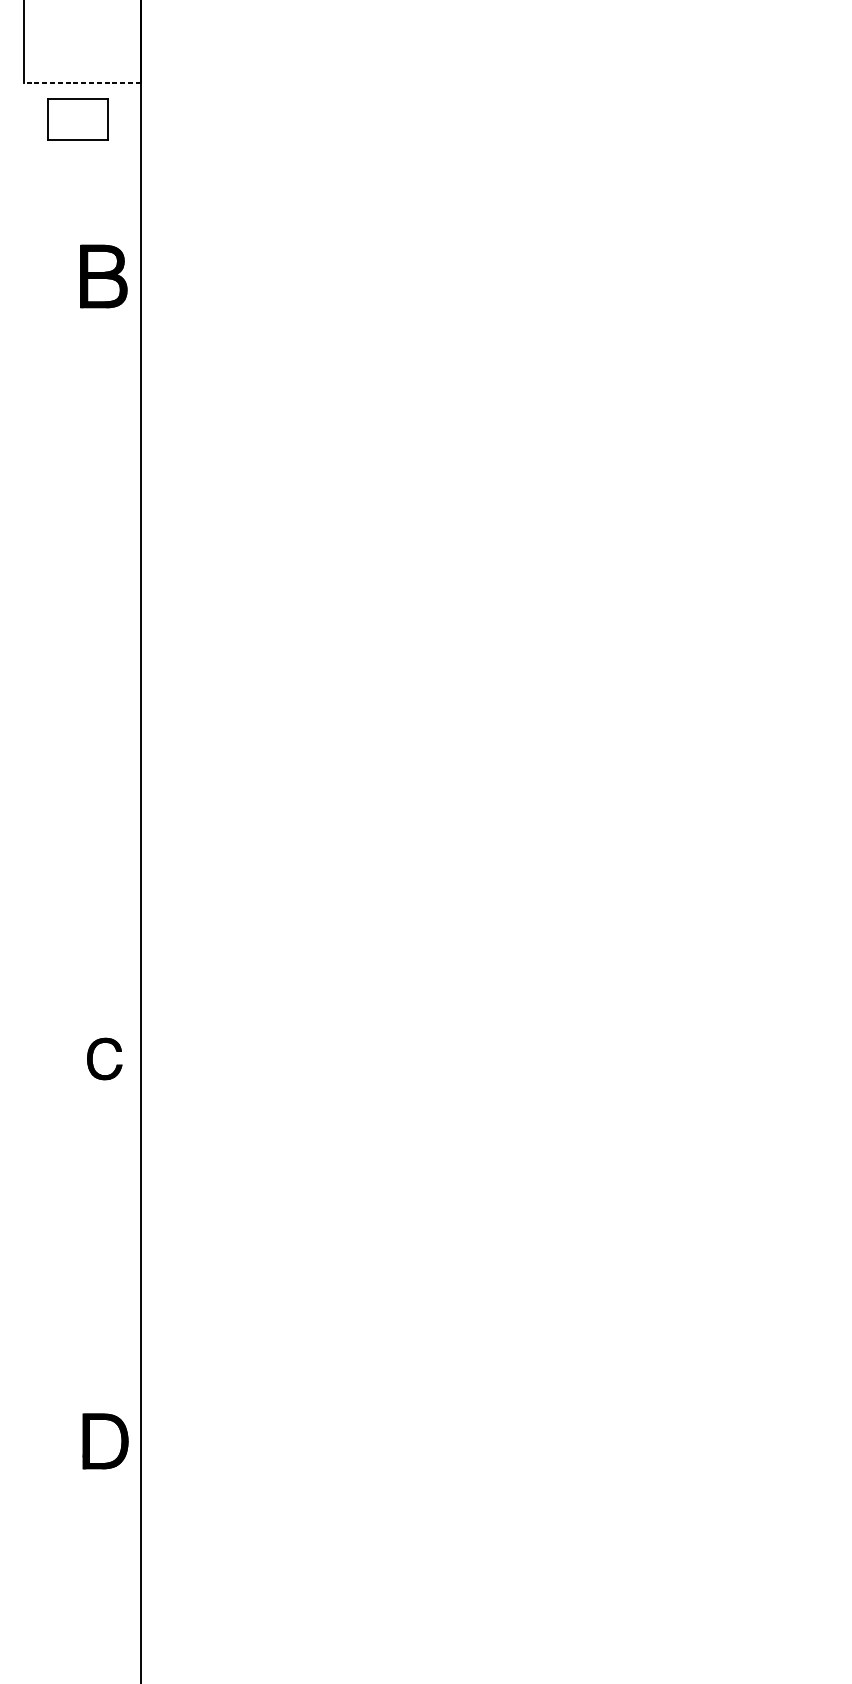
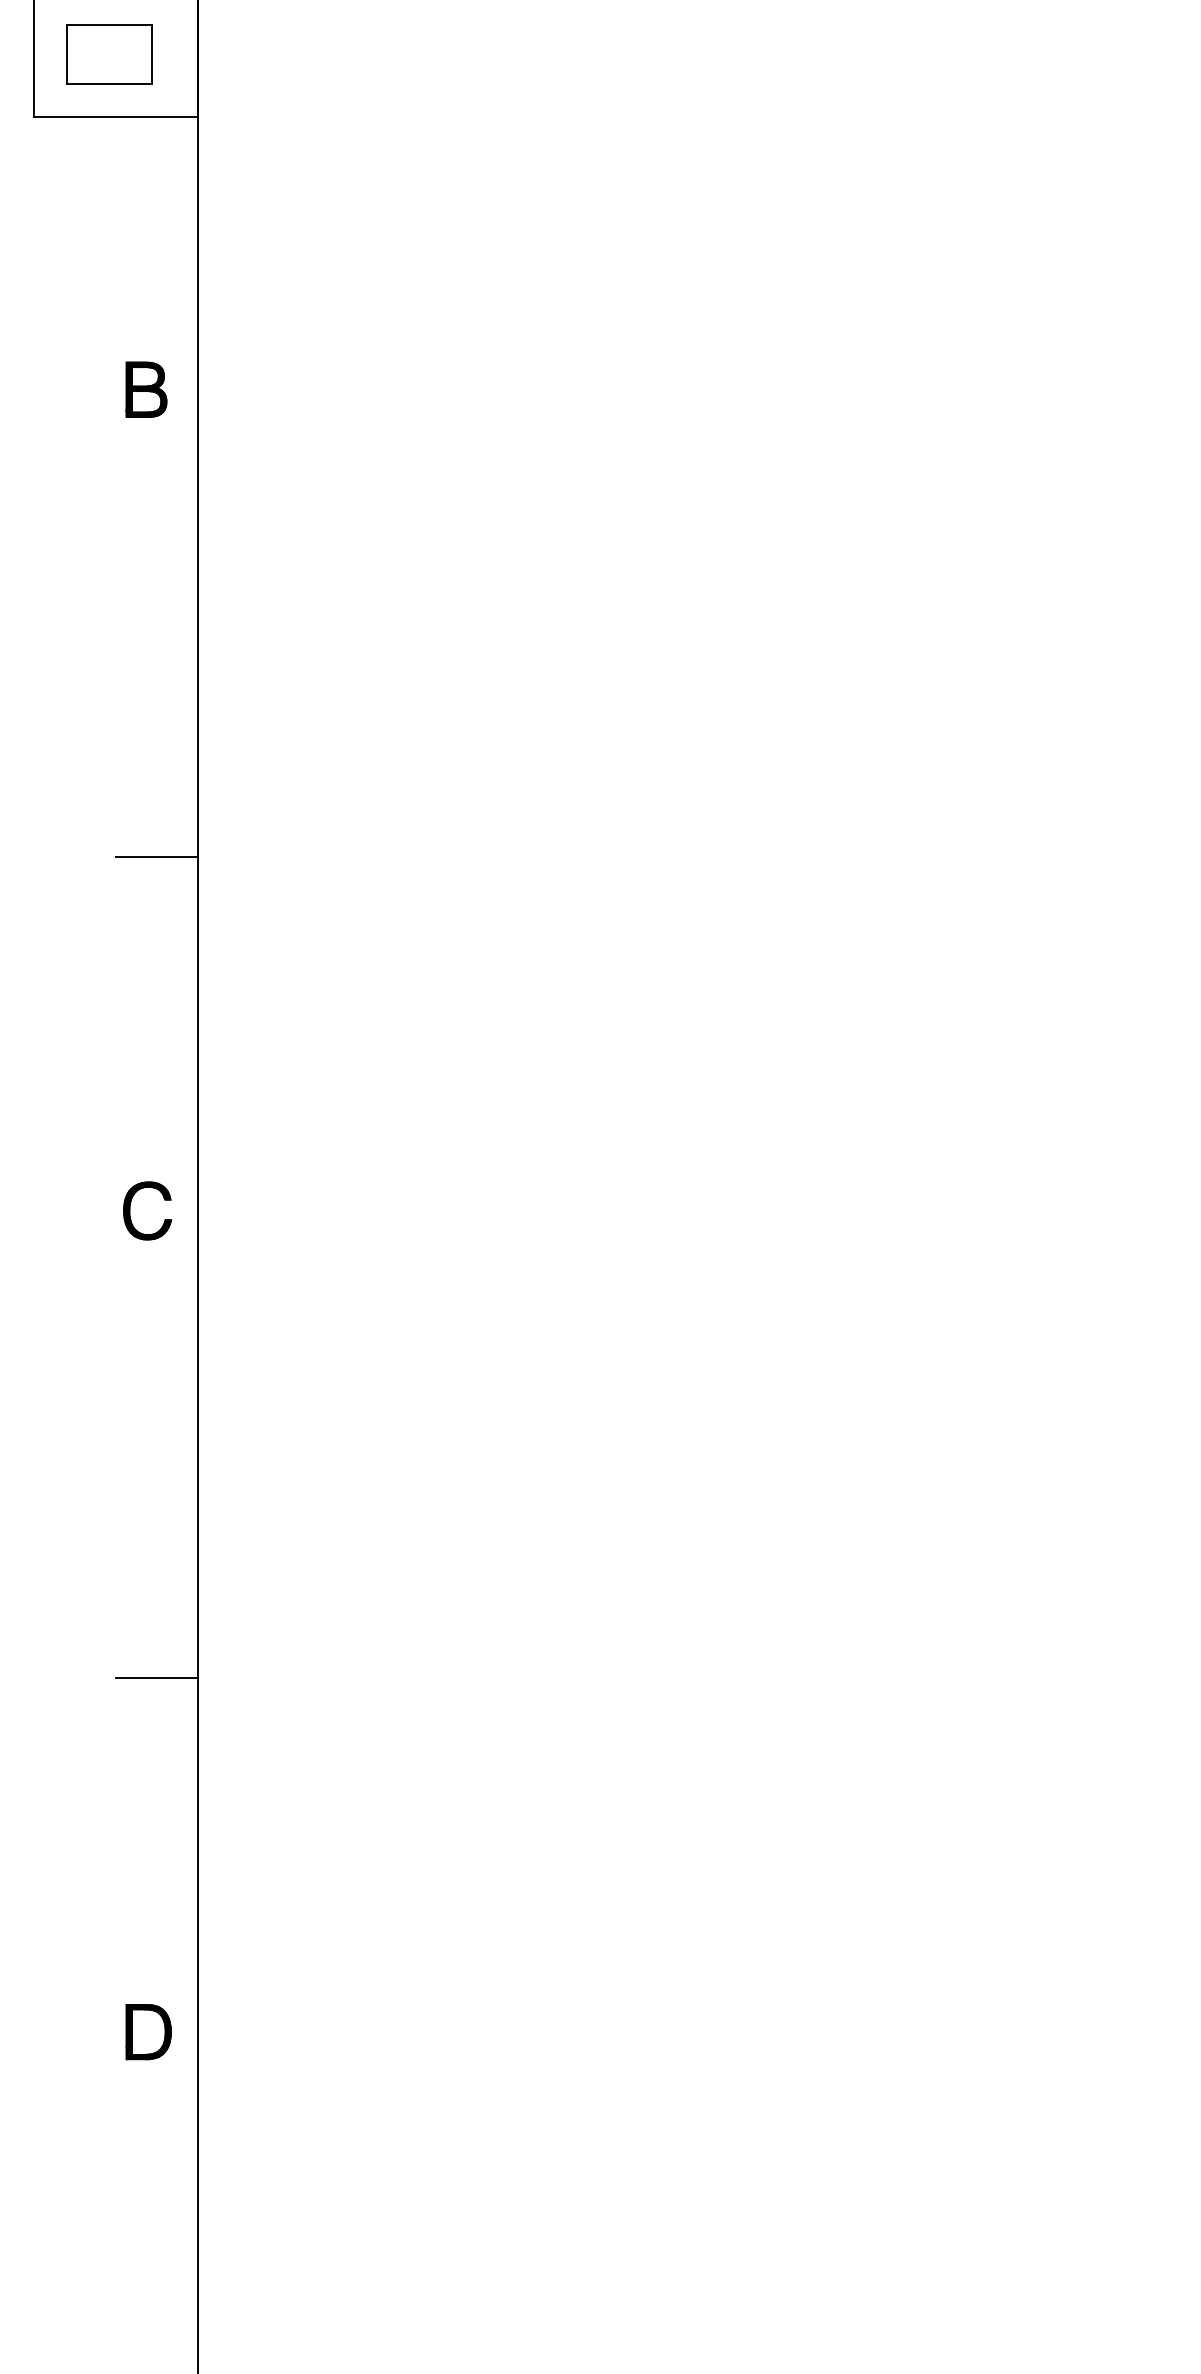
line: (81, 83) -> (115, 117), dashed -> solid
part: (77, 119) -> (109, 54), moved
part: (103, 276) -> (146, 389), size x0.62
line: (111, 608) -> (157, 857), added
part: (92, 1058) -> (130, 1210), moved
line: (111, 1190) -> (157, 1678), added
part: (105, 1441) -> (148, 2032), size x0.71

